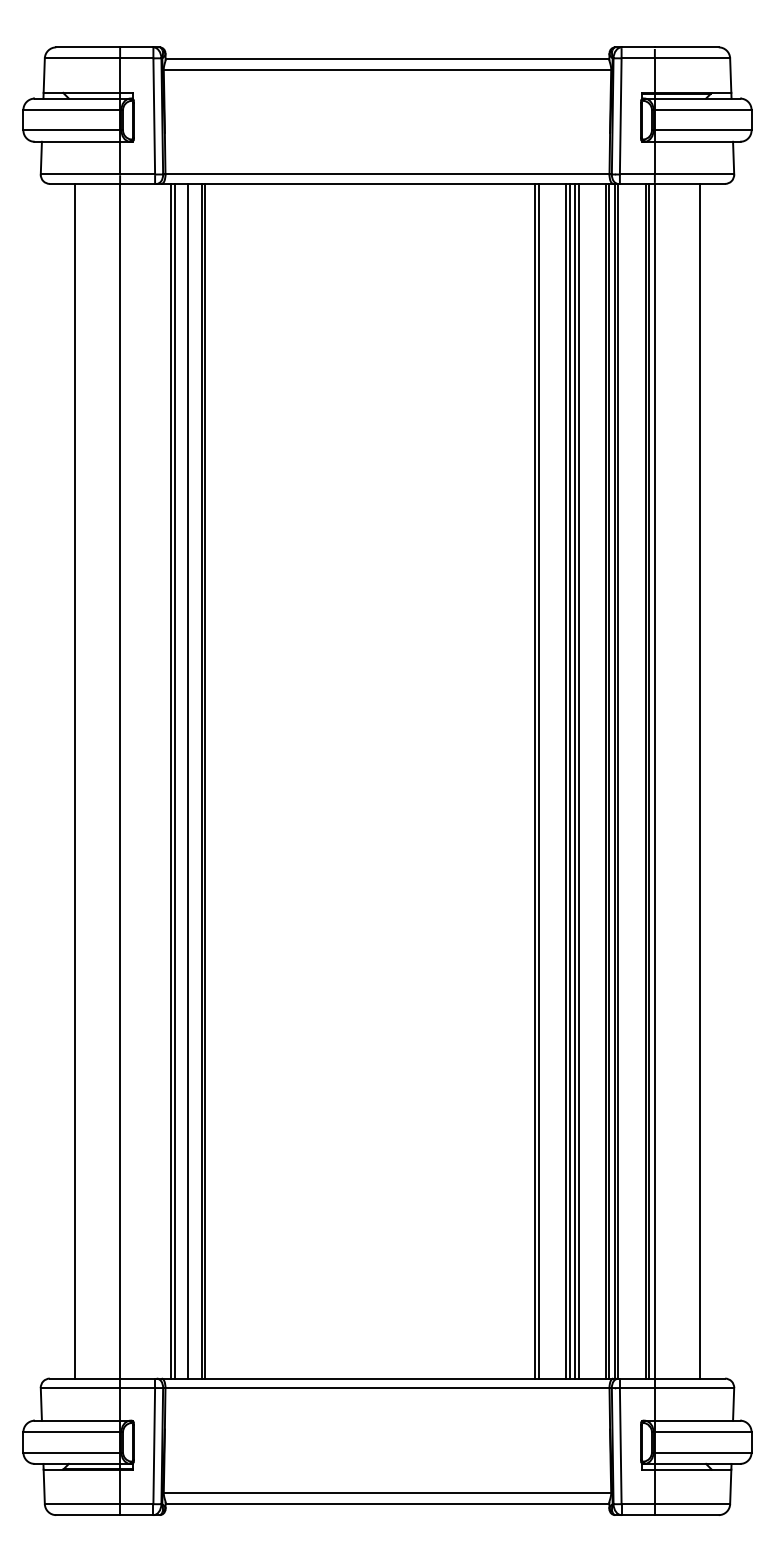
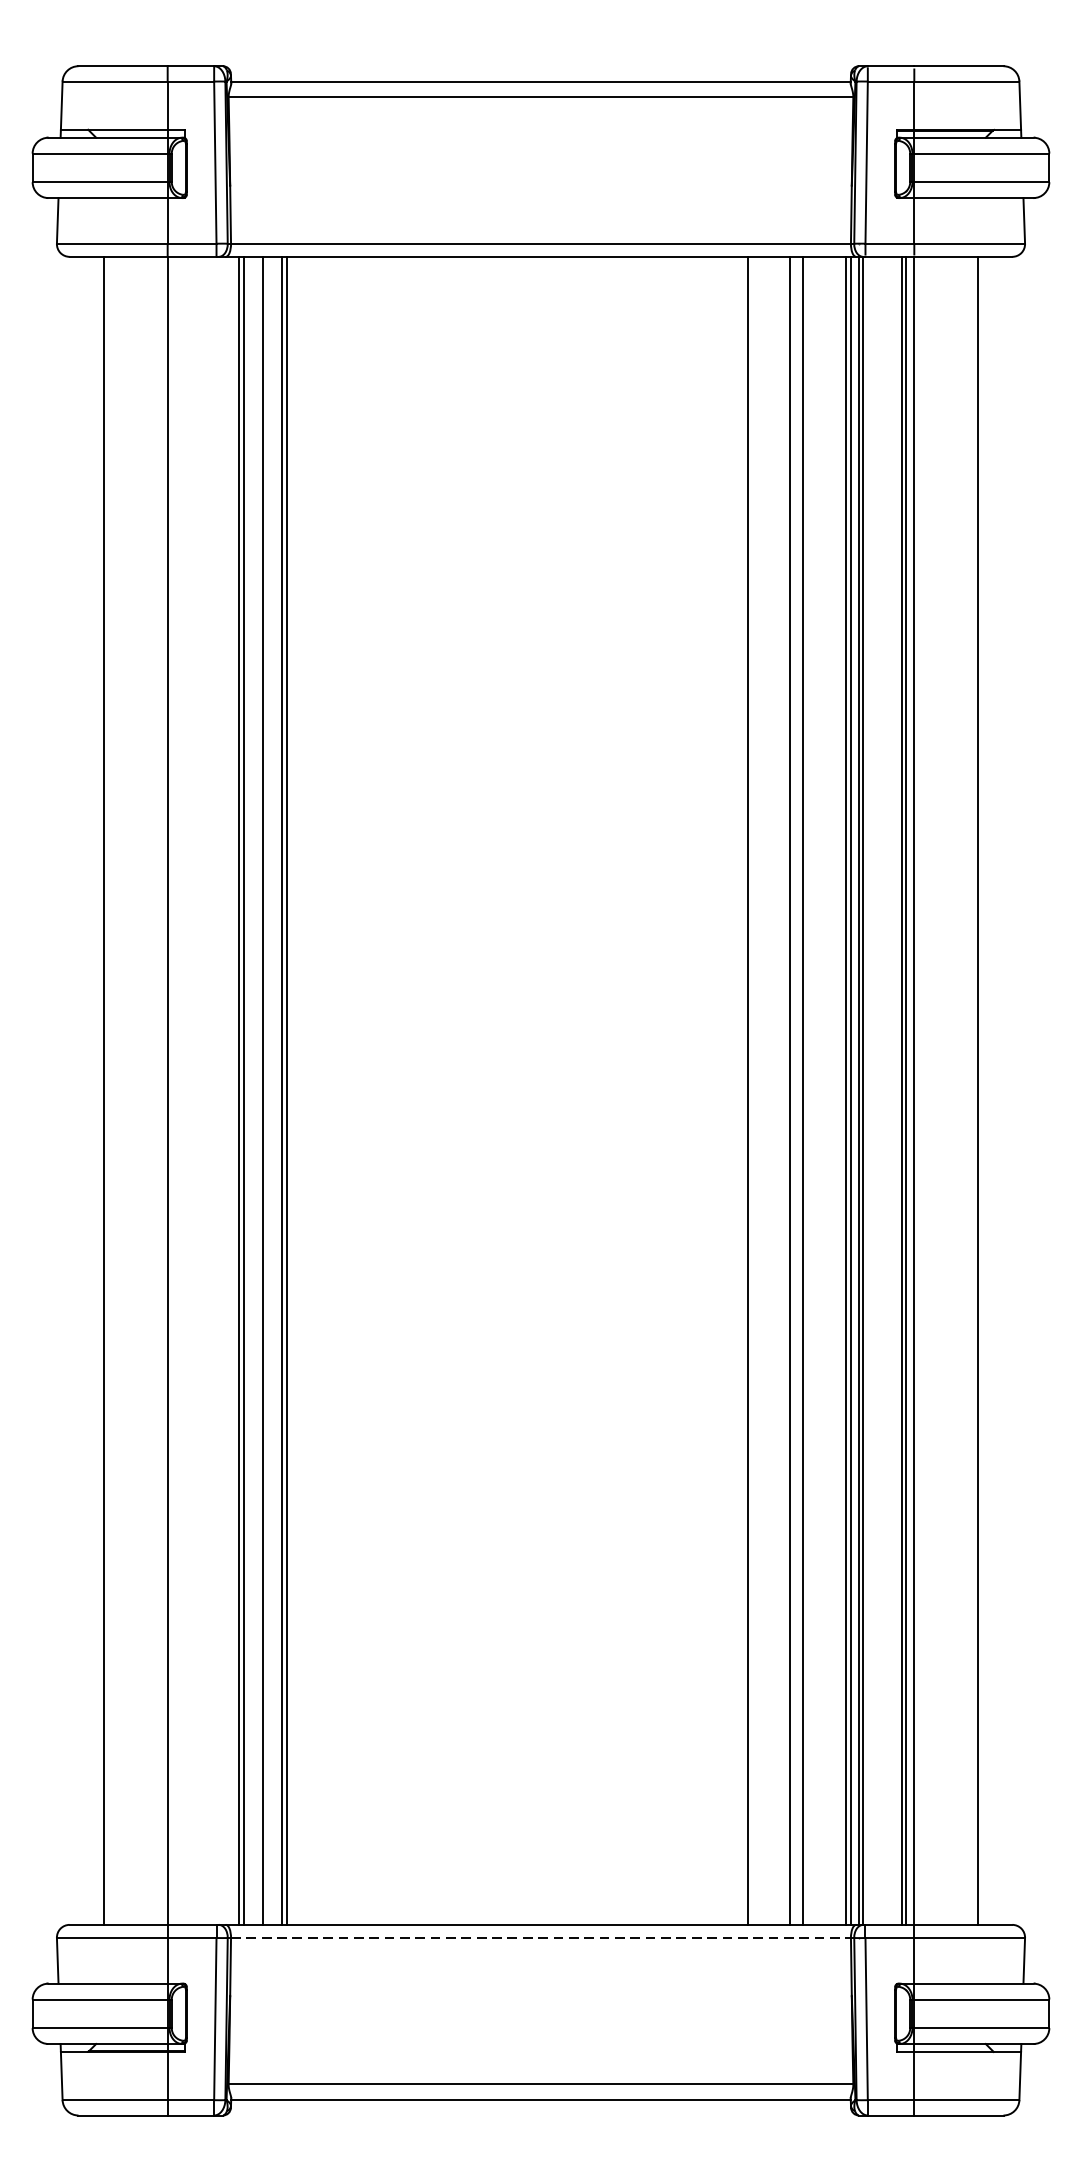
line: (538, 780) -> (751, 1089), removed
line: (569, 780) -> (795, 1089), removed
line: (578, 780) -> (807, 1089), removed
line: (387, 1388) -> (541, 1938), solid -> dashed

